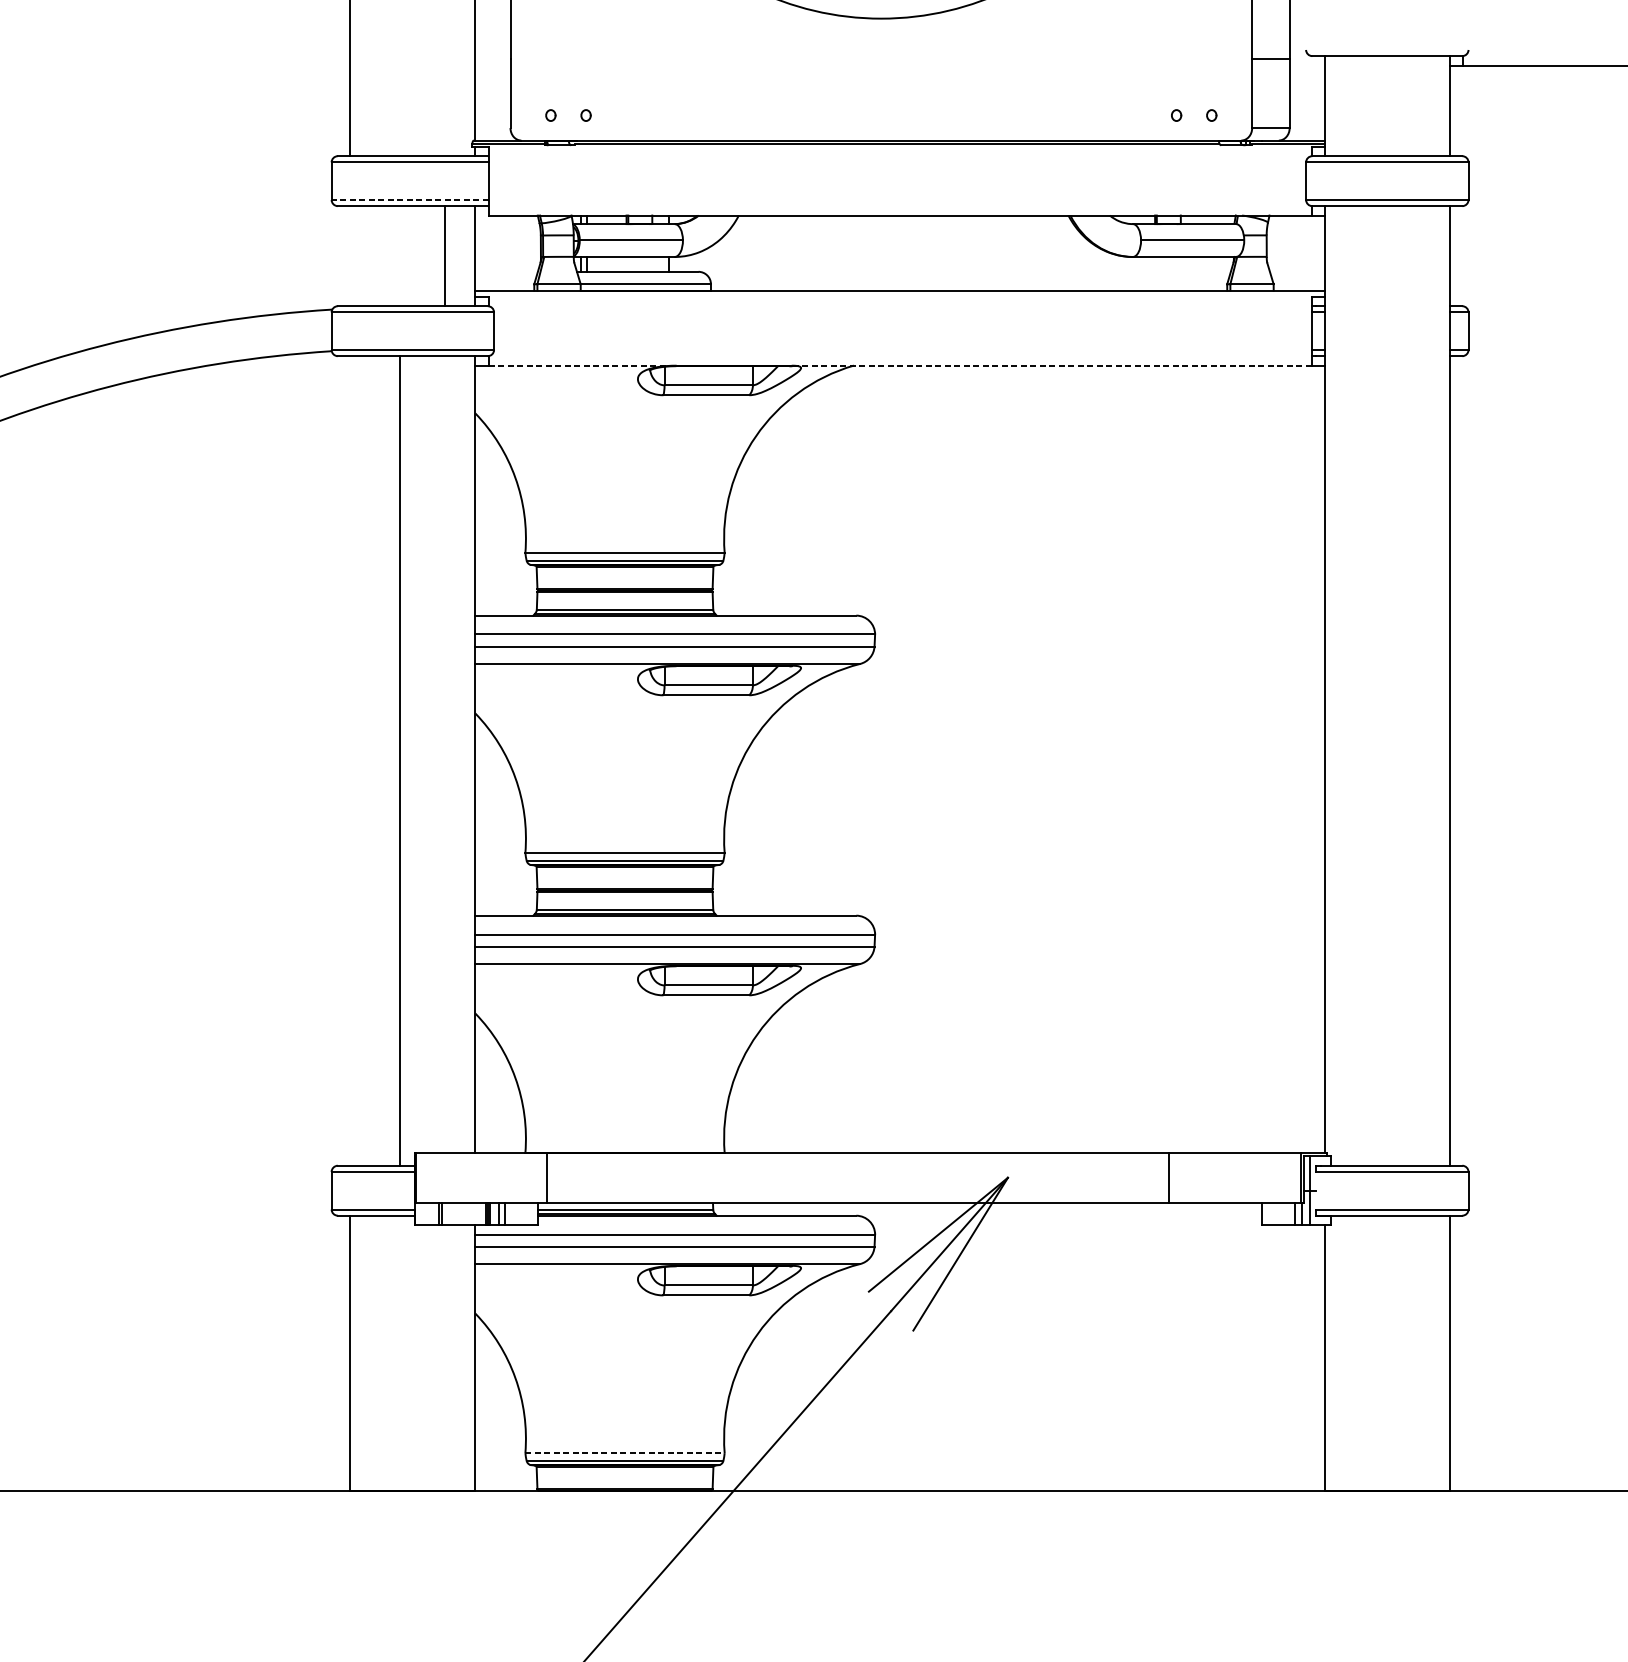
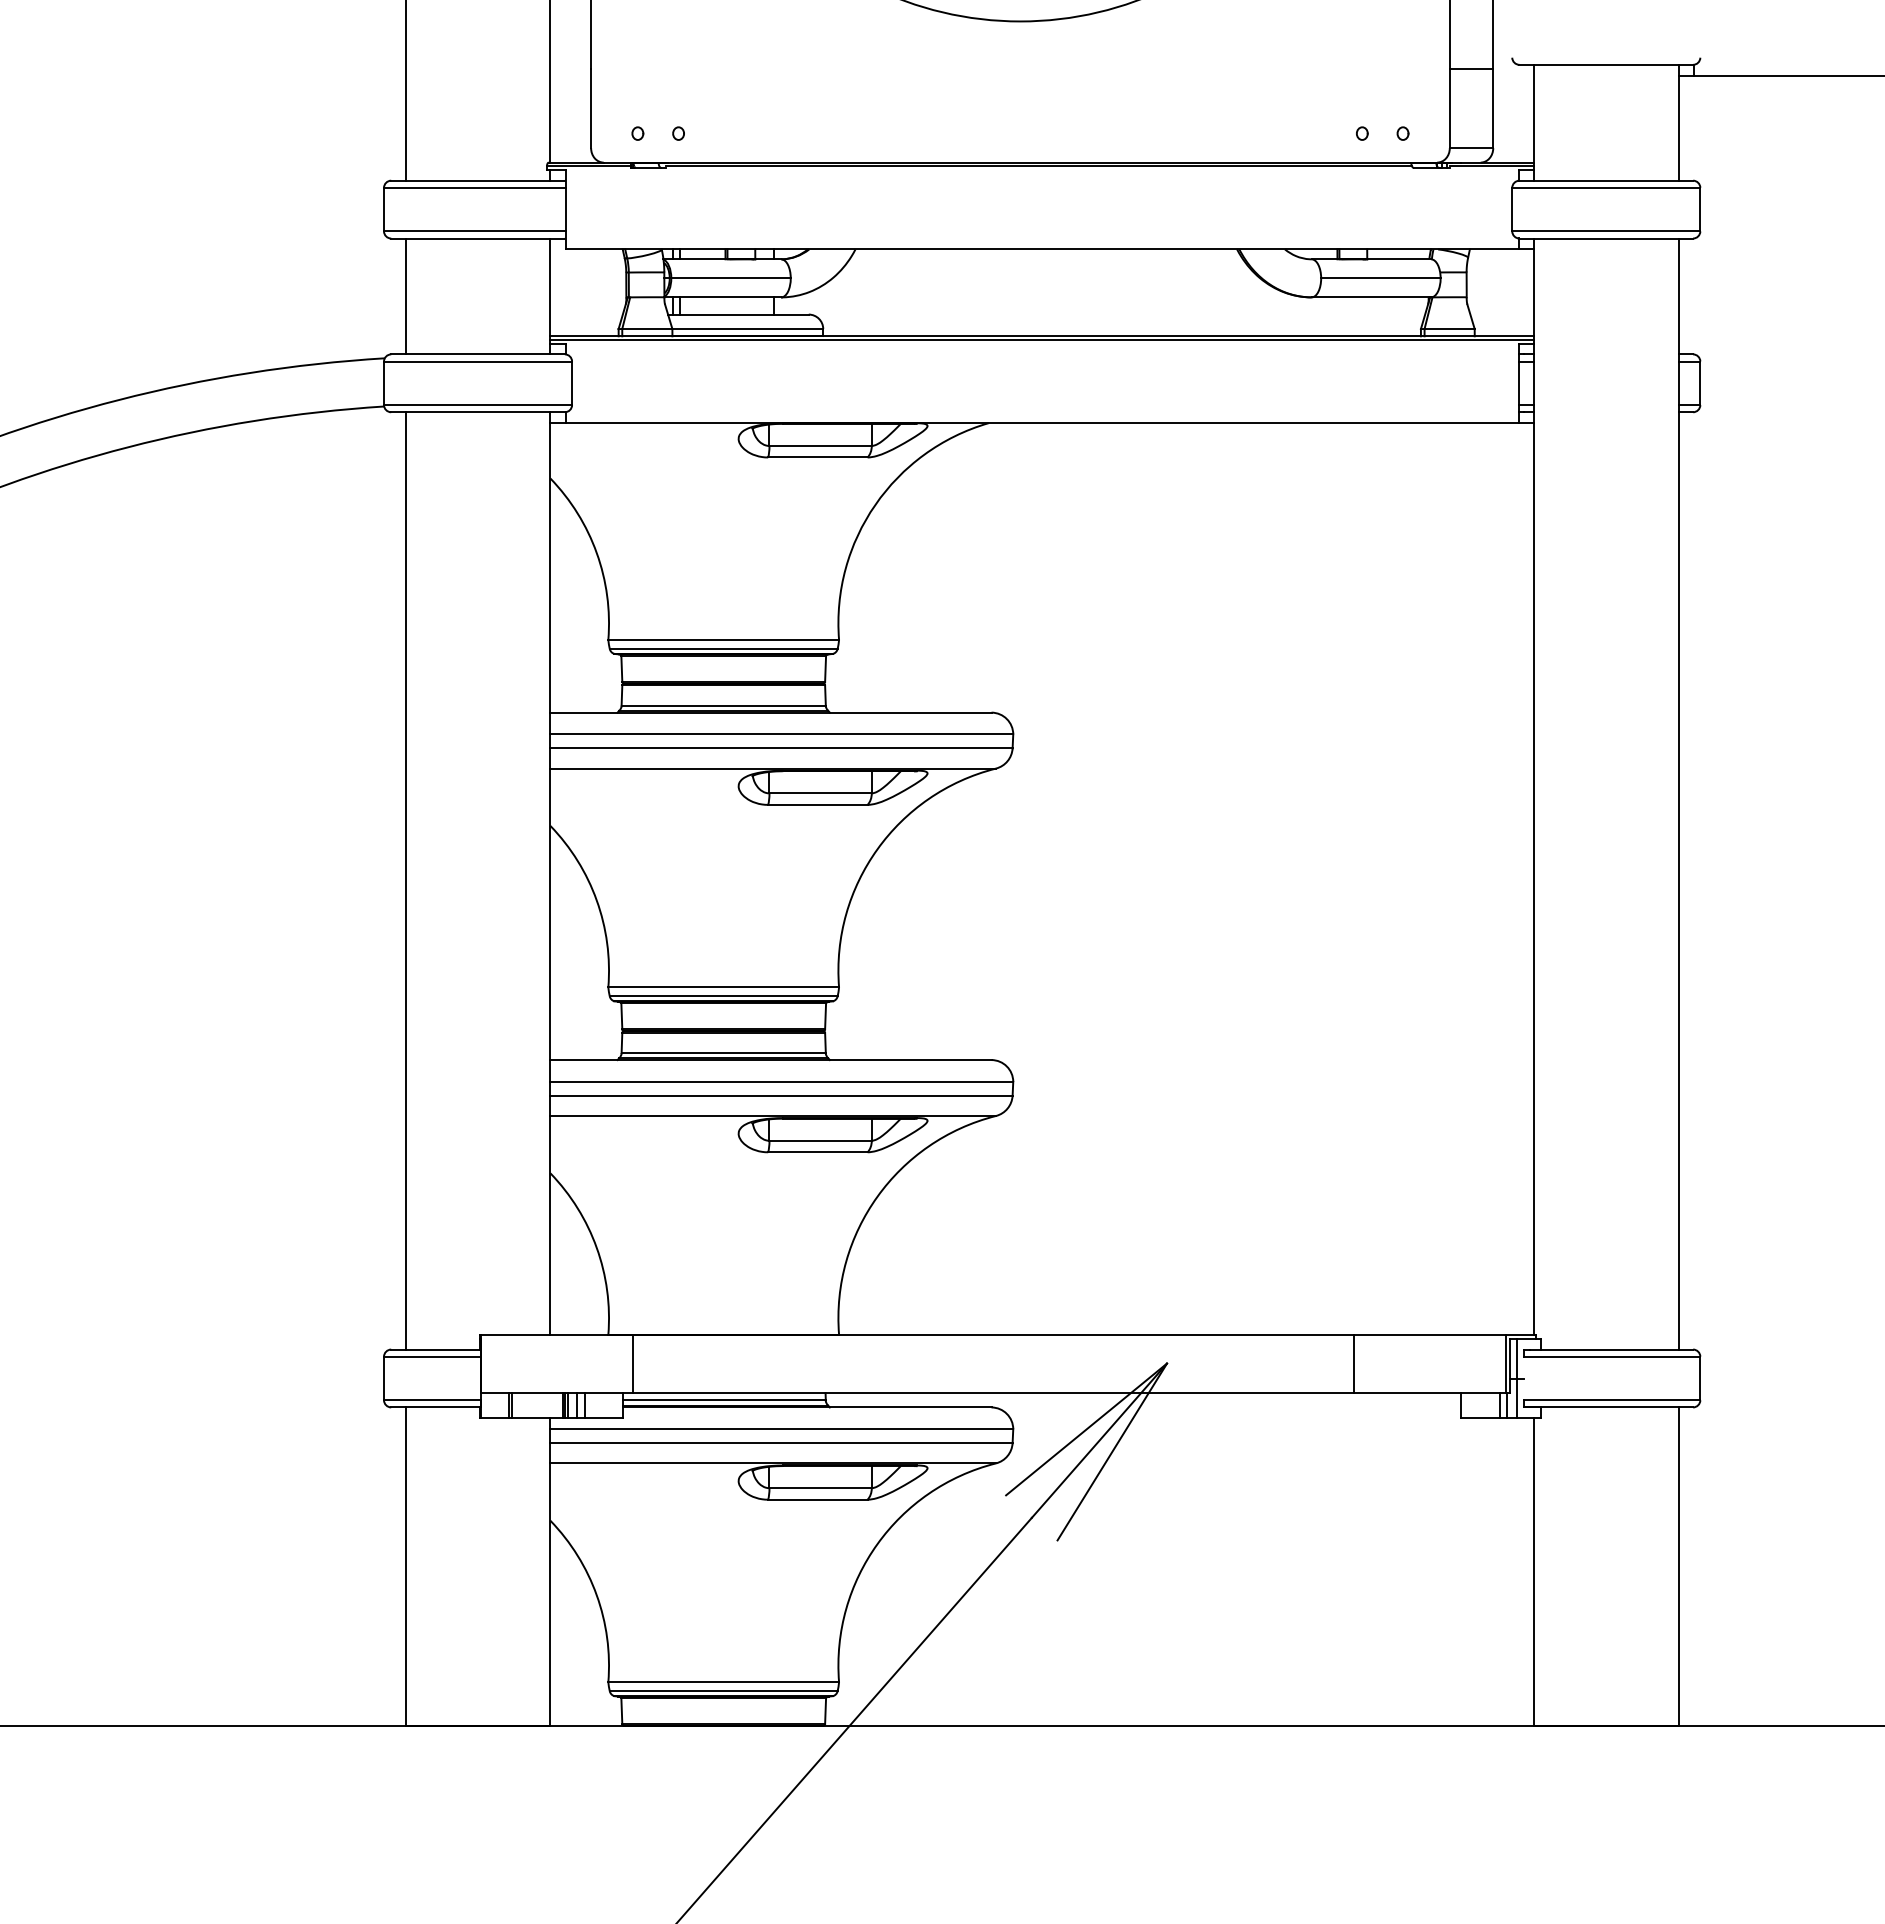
line: (409, 200) -> (474, 231), dashed -> solid
line: (445, 256) -> (405, 296), moved
line: (899, 293) -> (1041, 339), added
line: (900, 365) -> (1042, 423), dashed -> solid
line: (400, 760) -> (405, 880), moved
line: (625, 1453) -> (724, 1682), dashed -> solid

